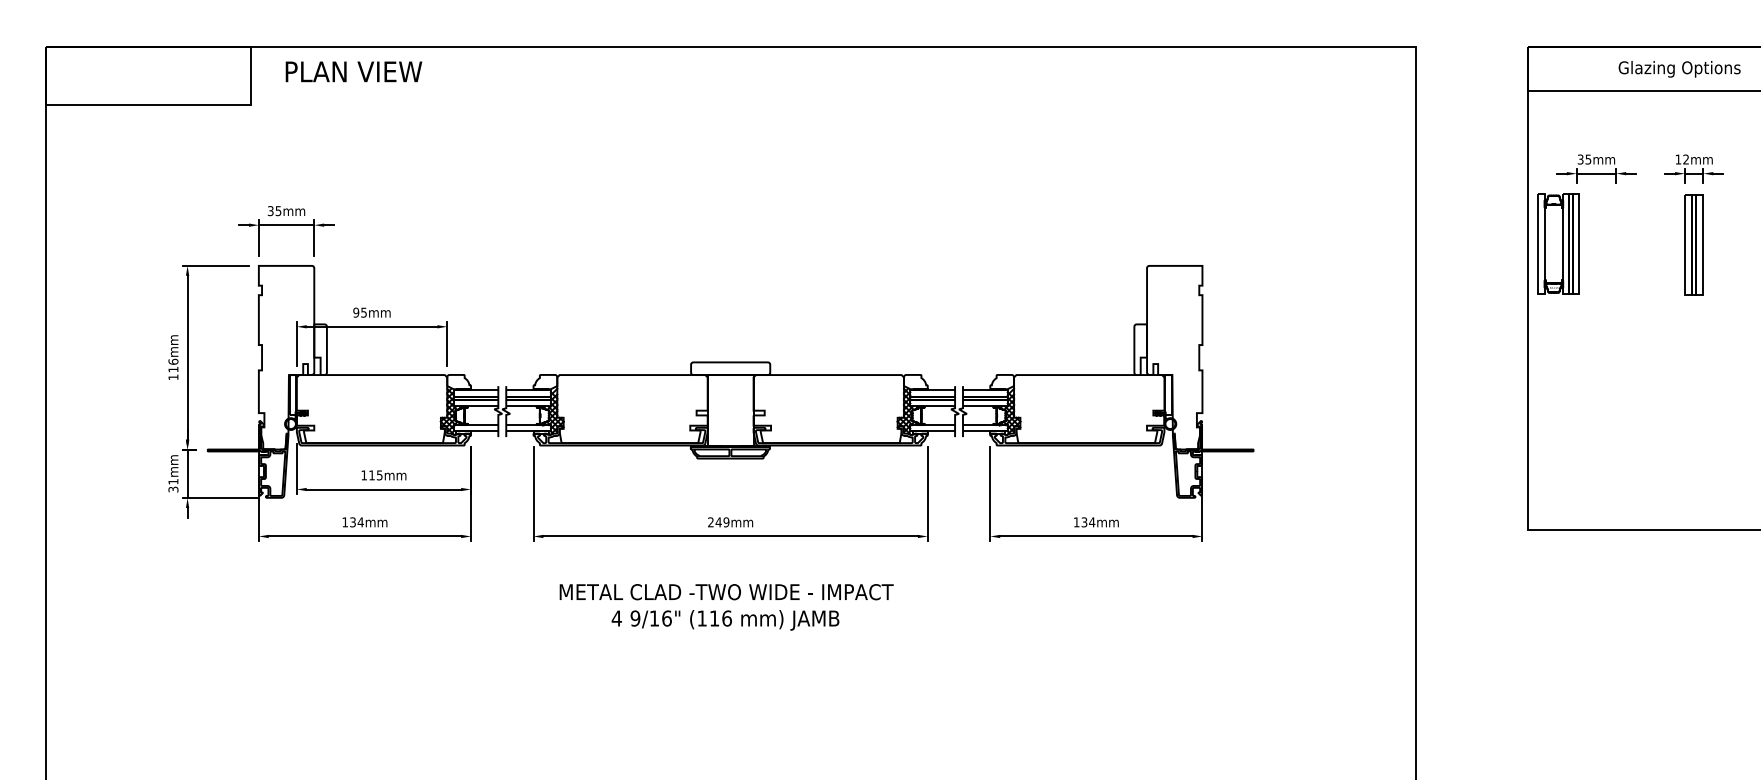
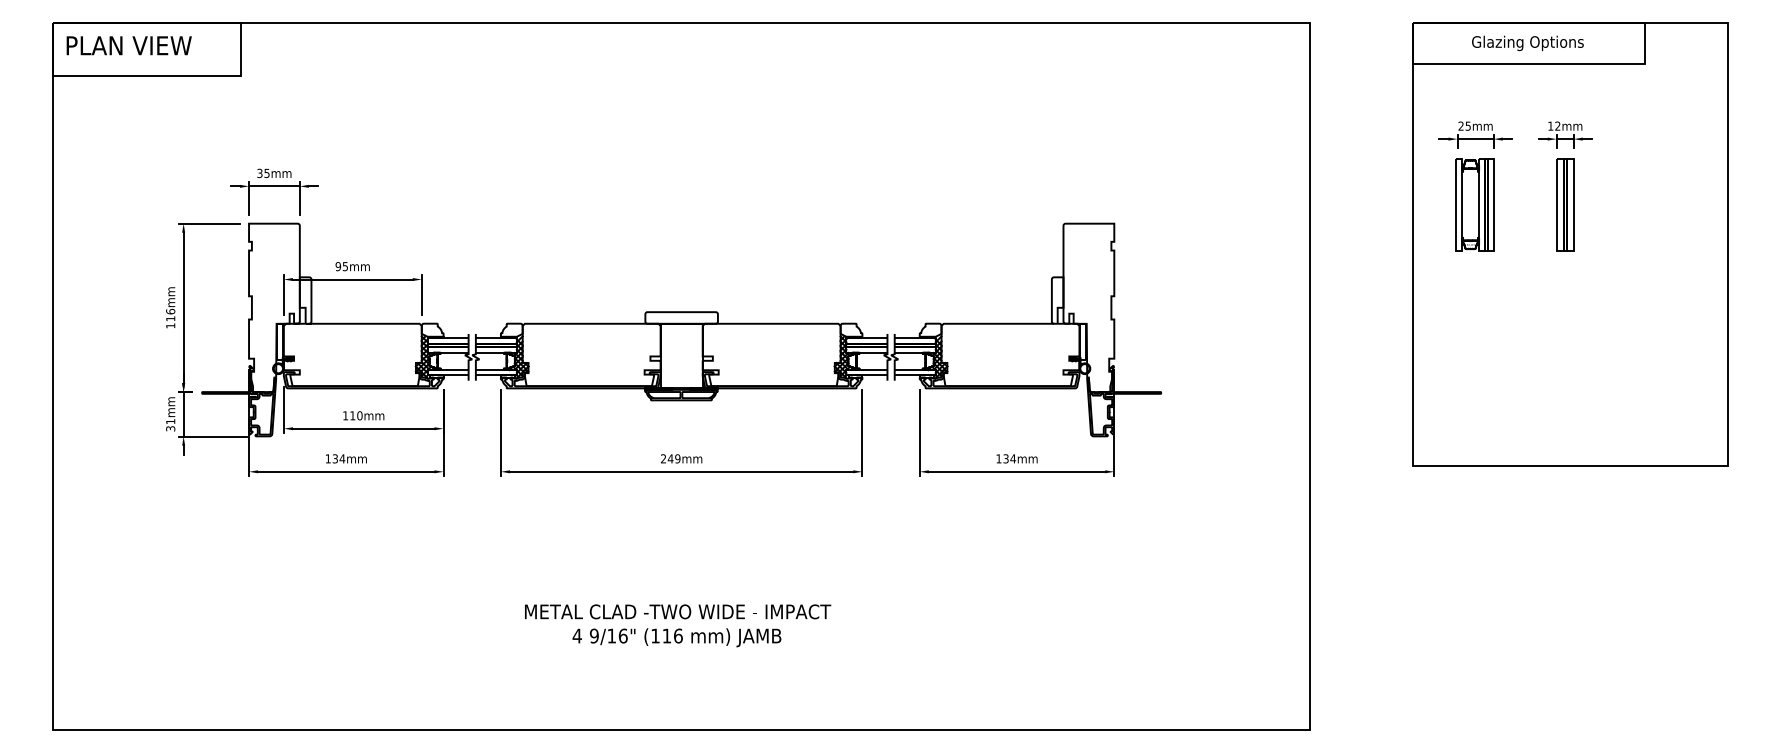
text: (1679, 69) -> (1527, 43), moved
text: (353, 71) -> (128, 45), moved
text: (1579, 159) -> (1460, 126), 35mm -> 25mm
part: (1558, 243) -> (1474, 204), moved
text: (379, 475) -> (359, 415), 115mm -> 110mm
text: (727, 607) -> (678, 625), moved

